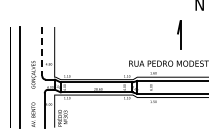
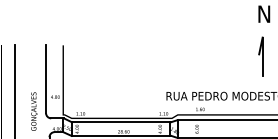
part: (179, 34) -> (261, 55), moved
line: (42, 51) -> (46, 79), dashed -> solid

